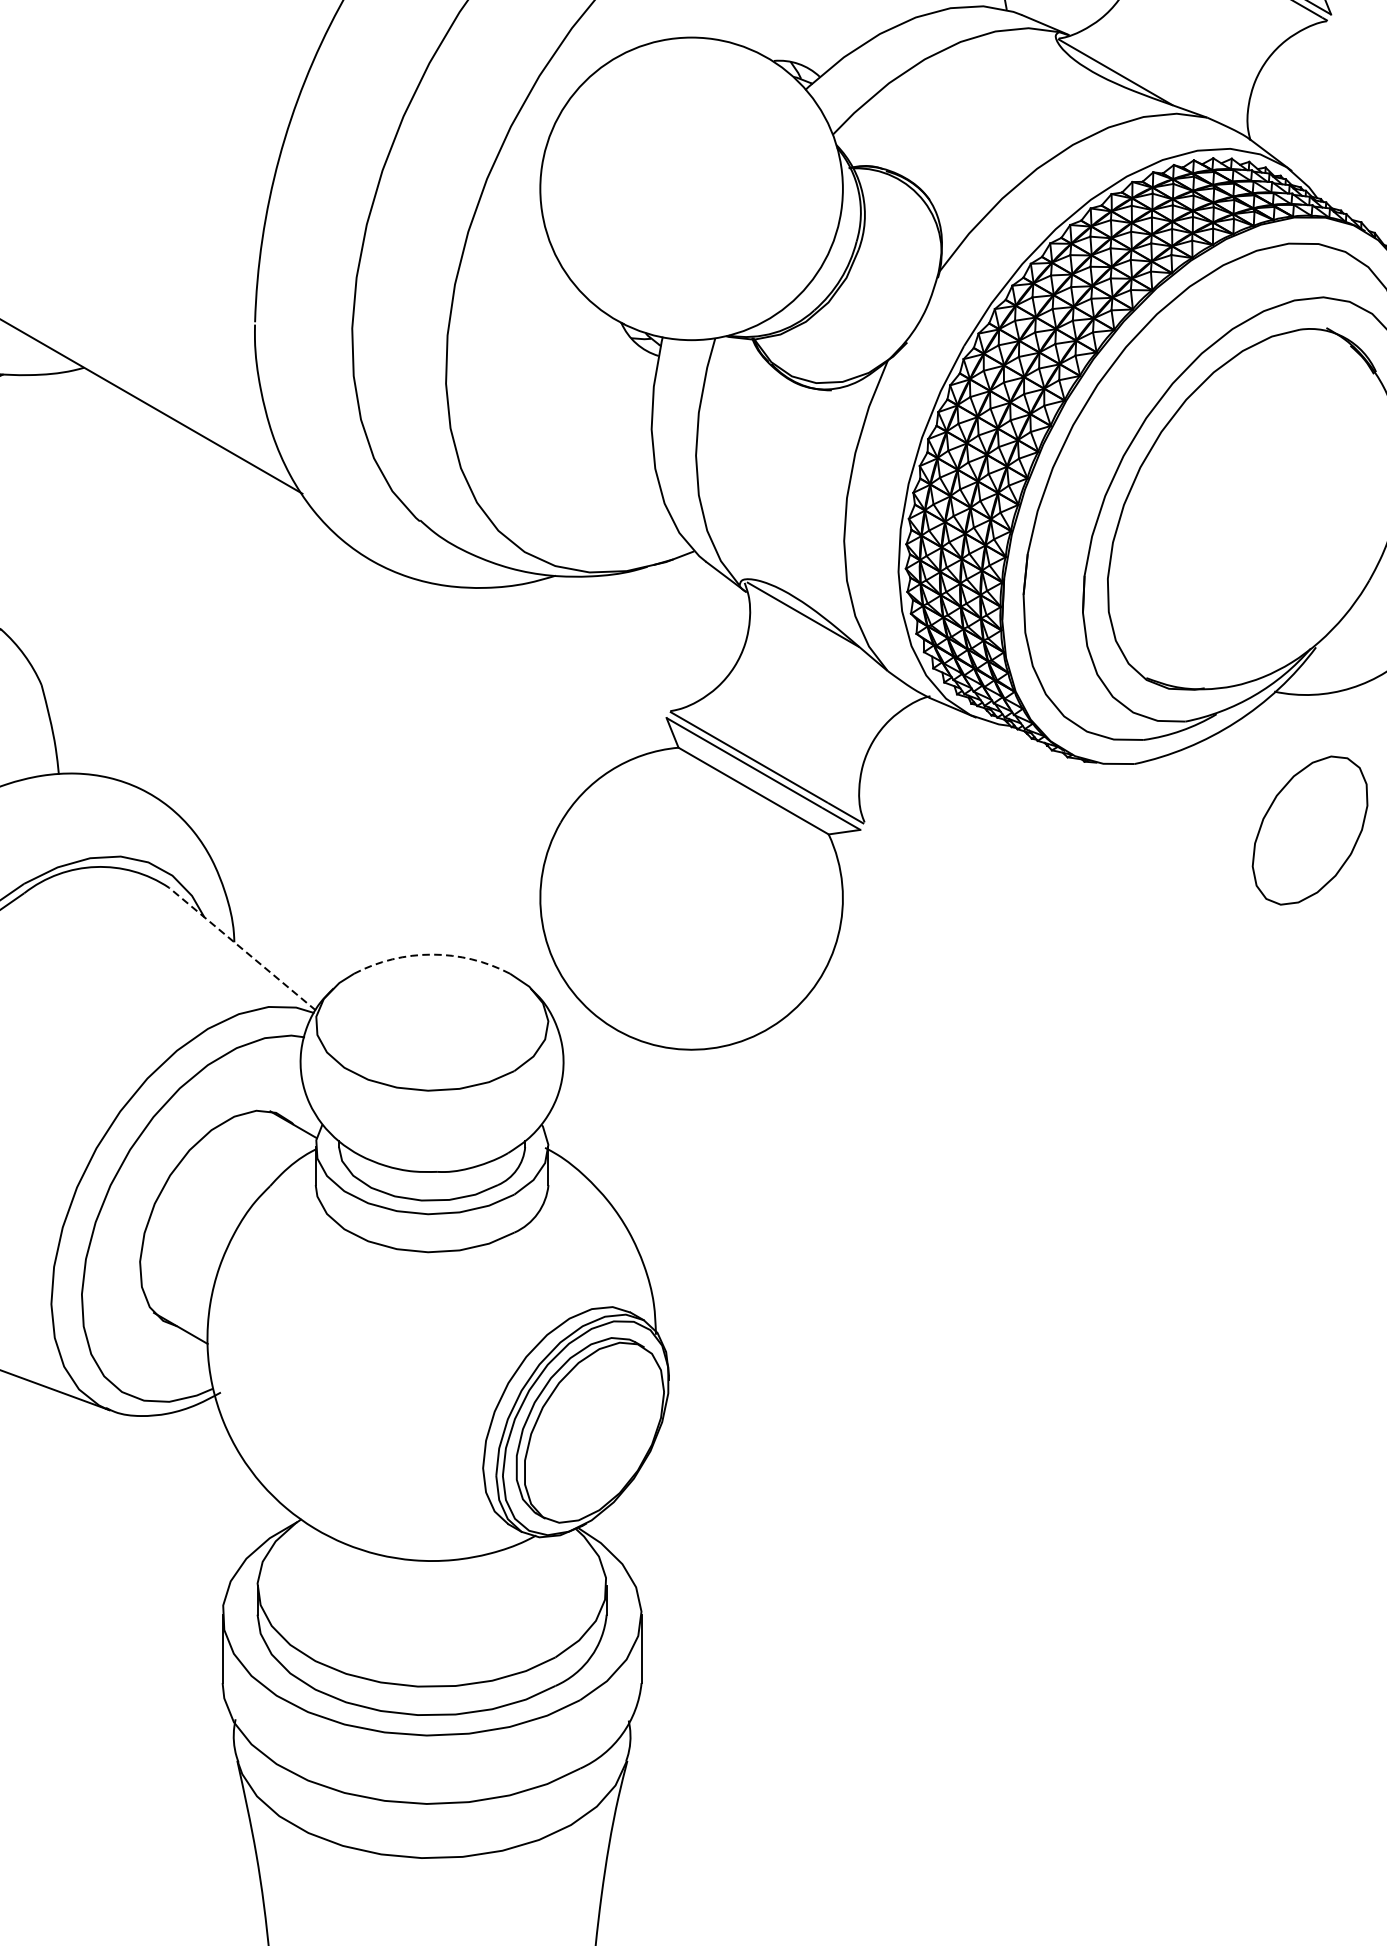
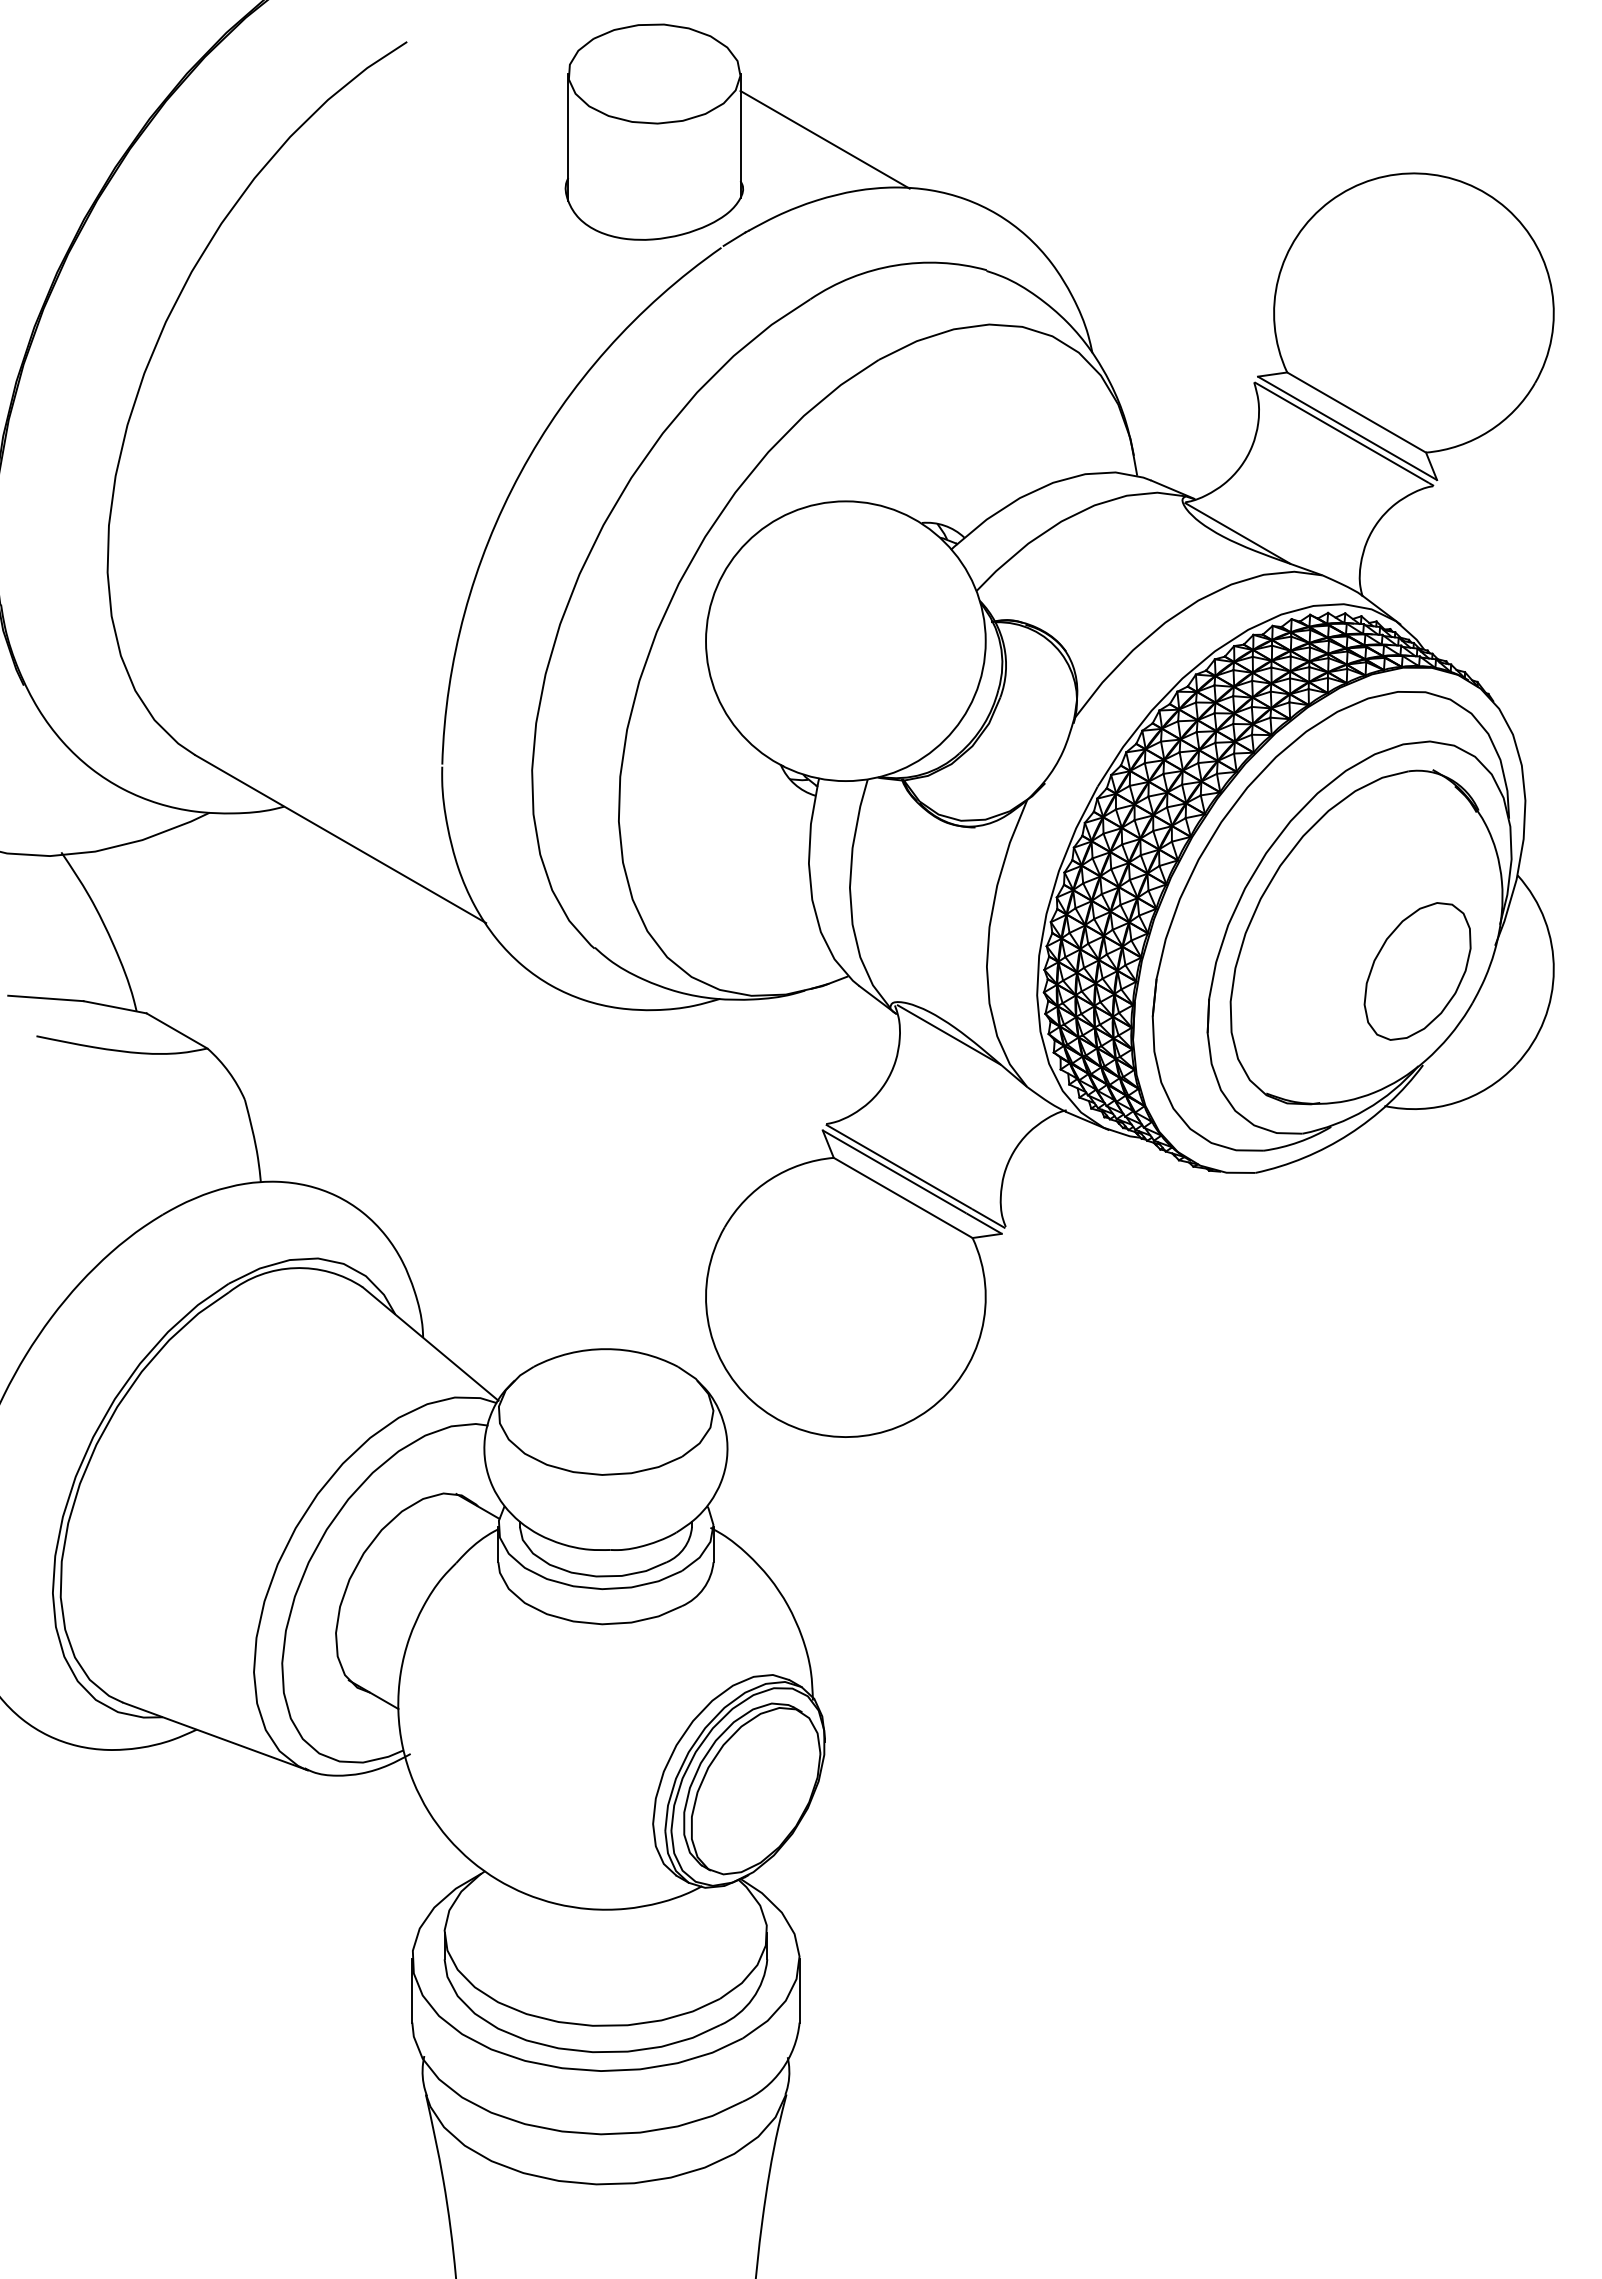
part: (1309, 830) -> (1417, 971), moved
line: (242, 948) -> (430, 1343), dashed -> solid
arc: (431, 955) -> (605, 1349), dashed -> solid

